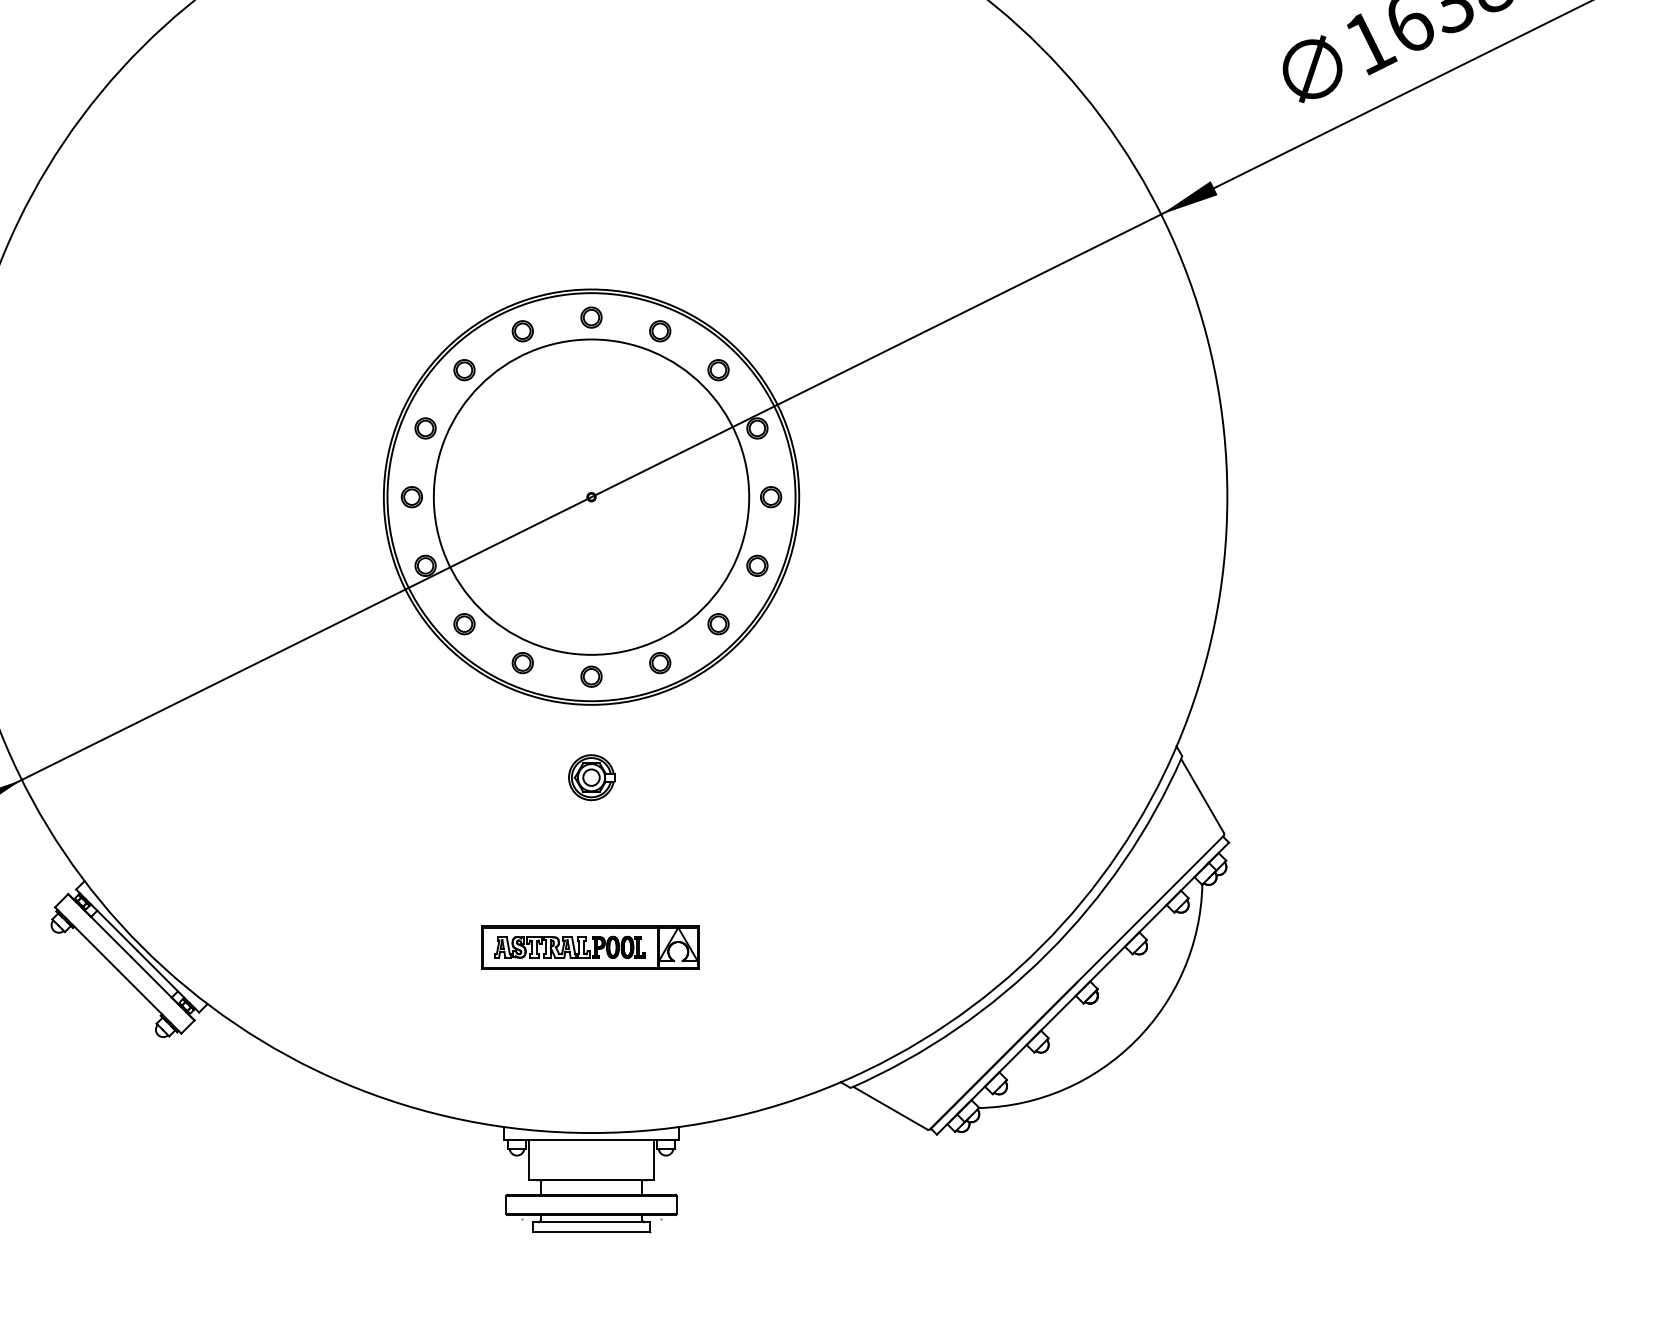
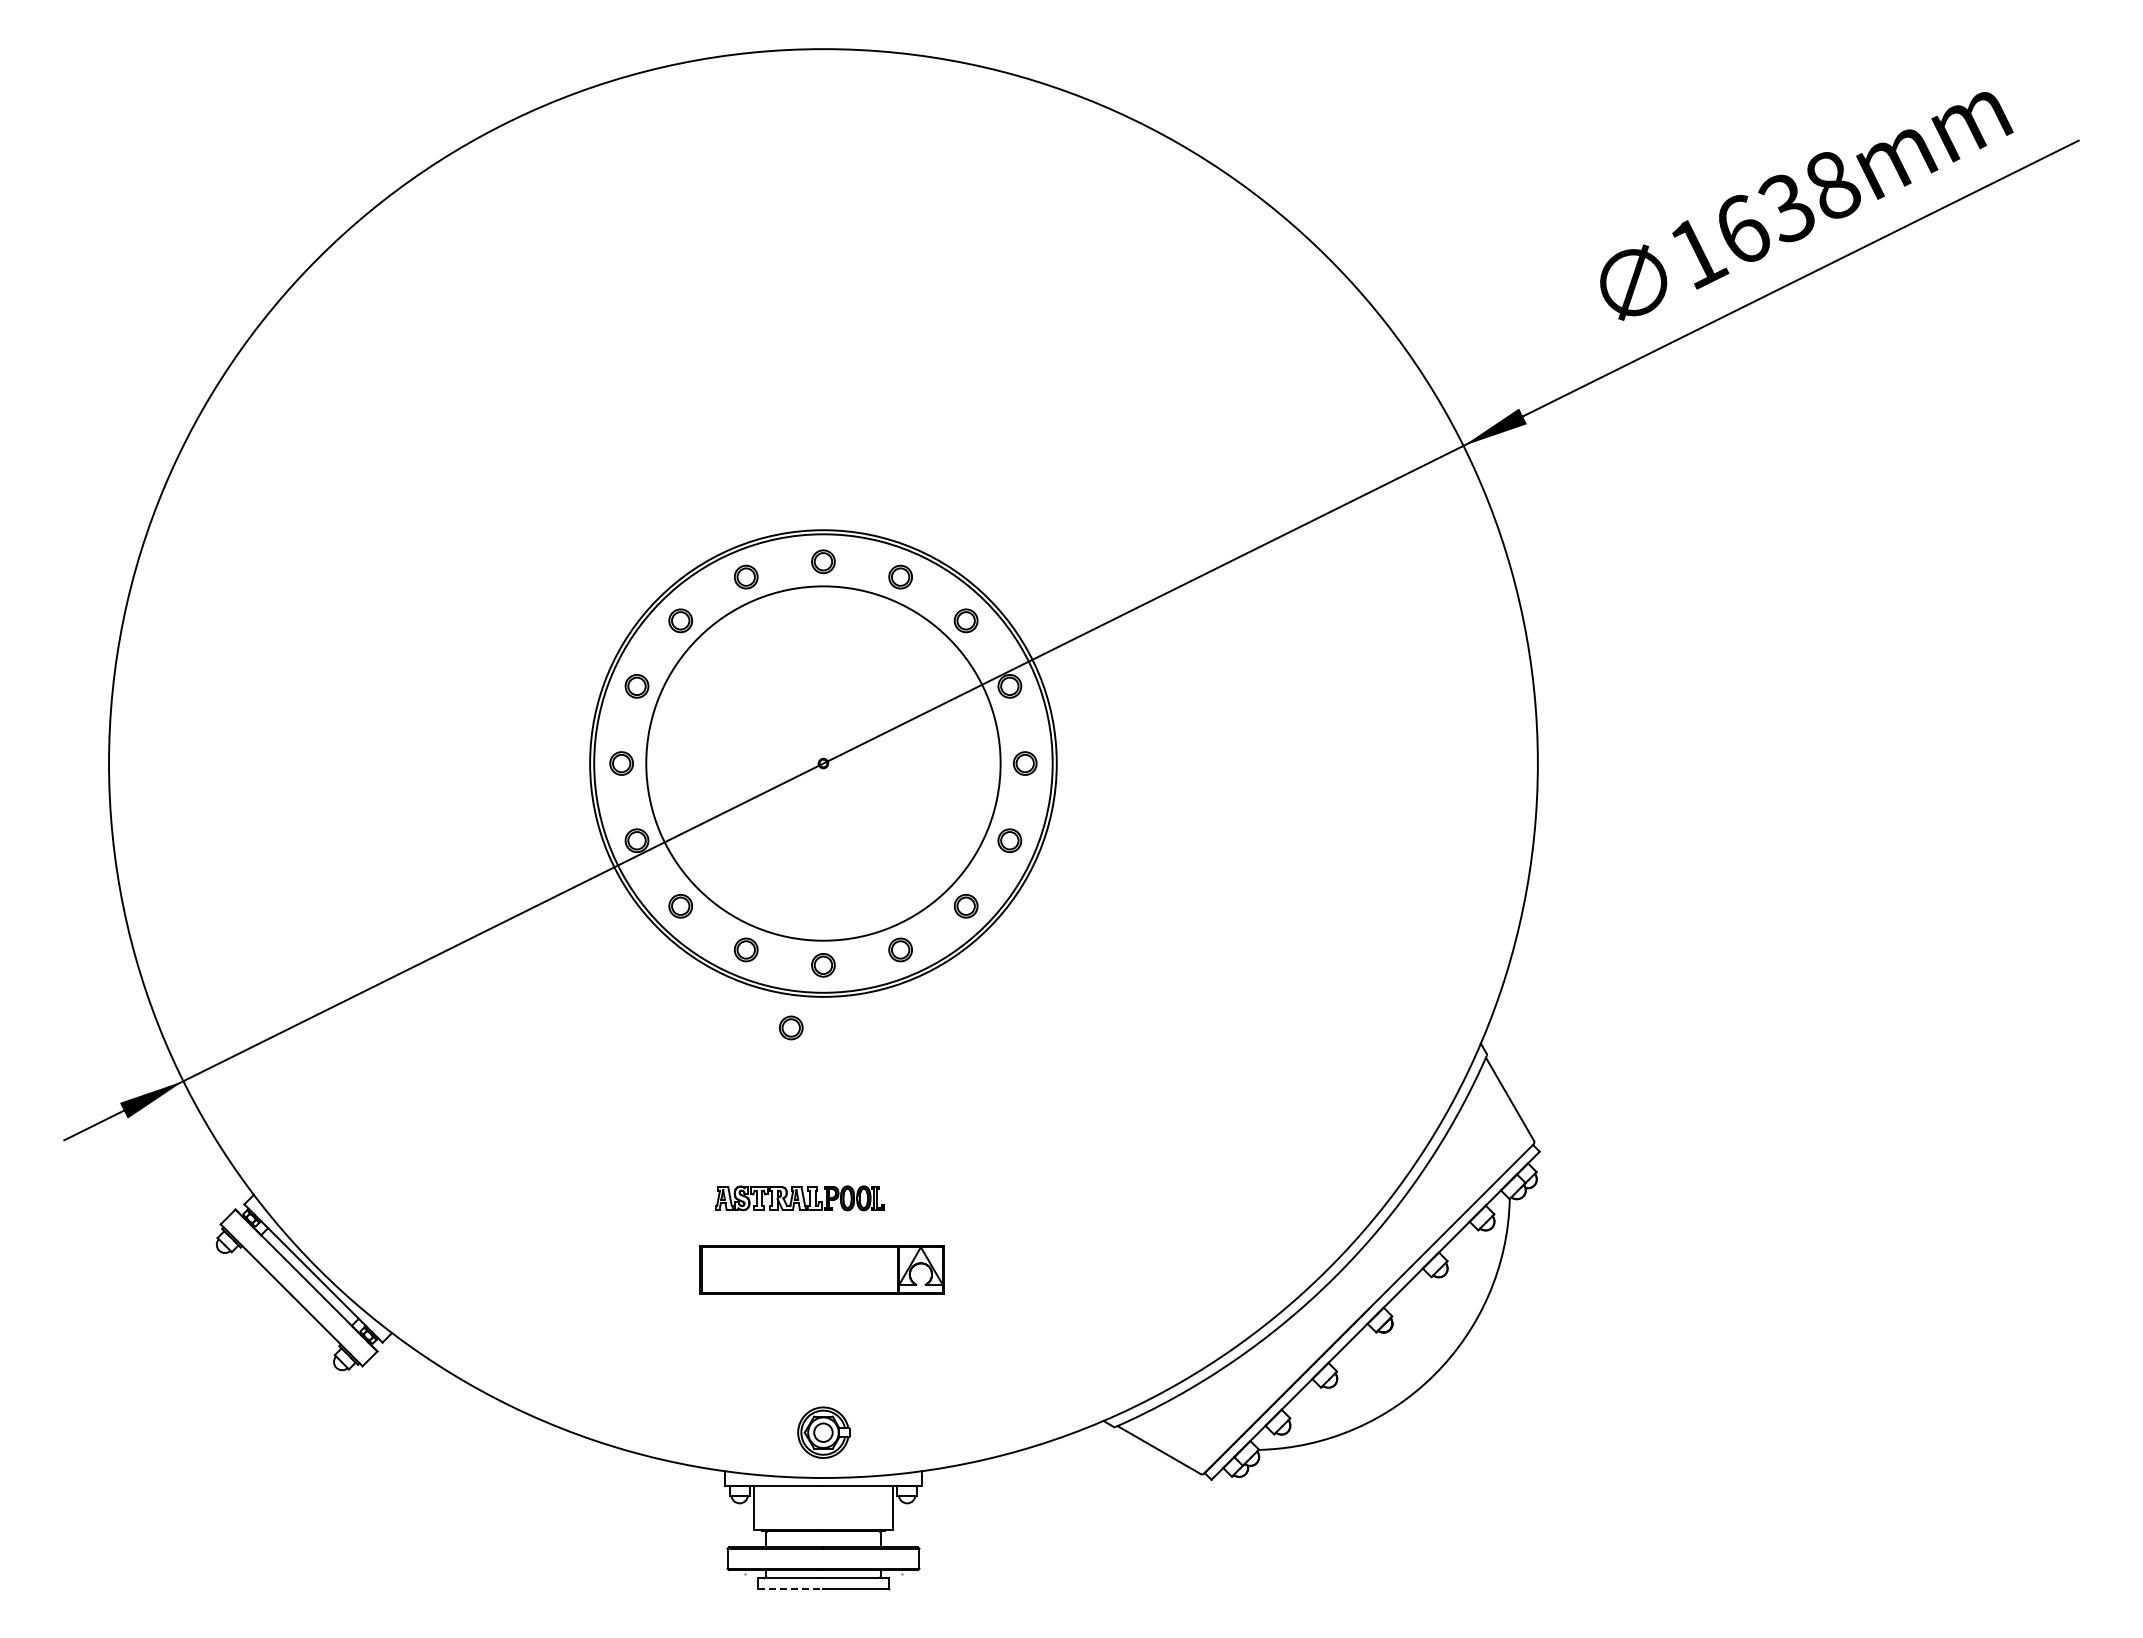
part: (563, 732) -> (791, 1027), added
part: (591, 777) -> (823, 1432), moved
part: (570, 947) -> (799, 1198), moved
line: (562, 1231) -> (790, 1588), solid -> dashed

